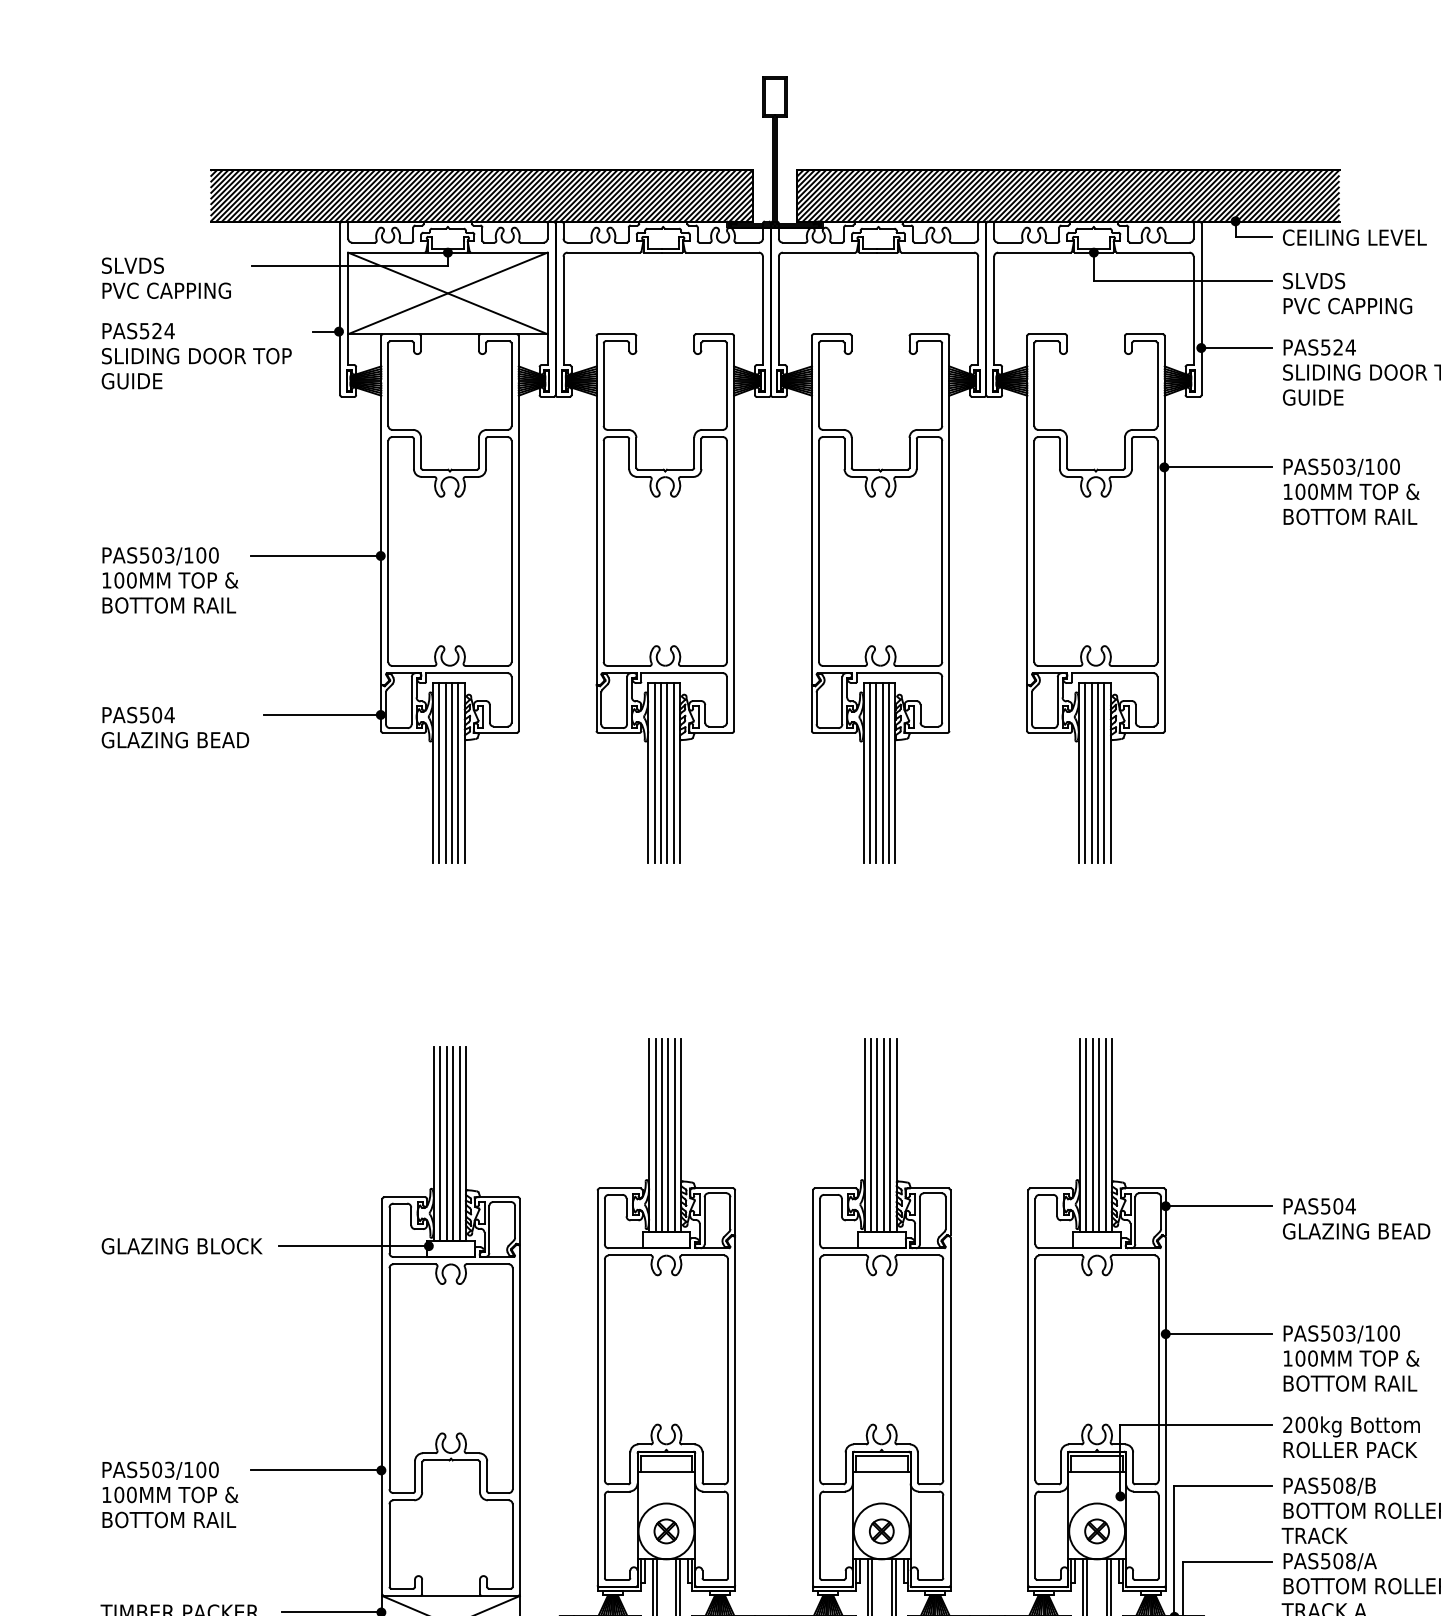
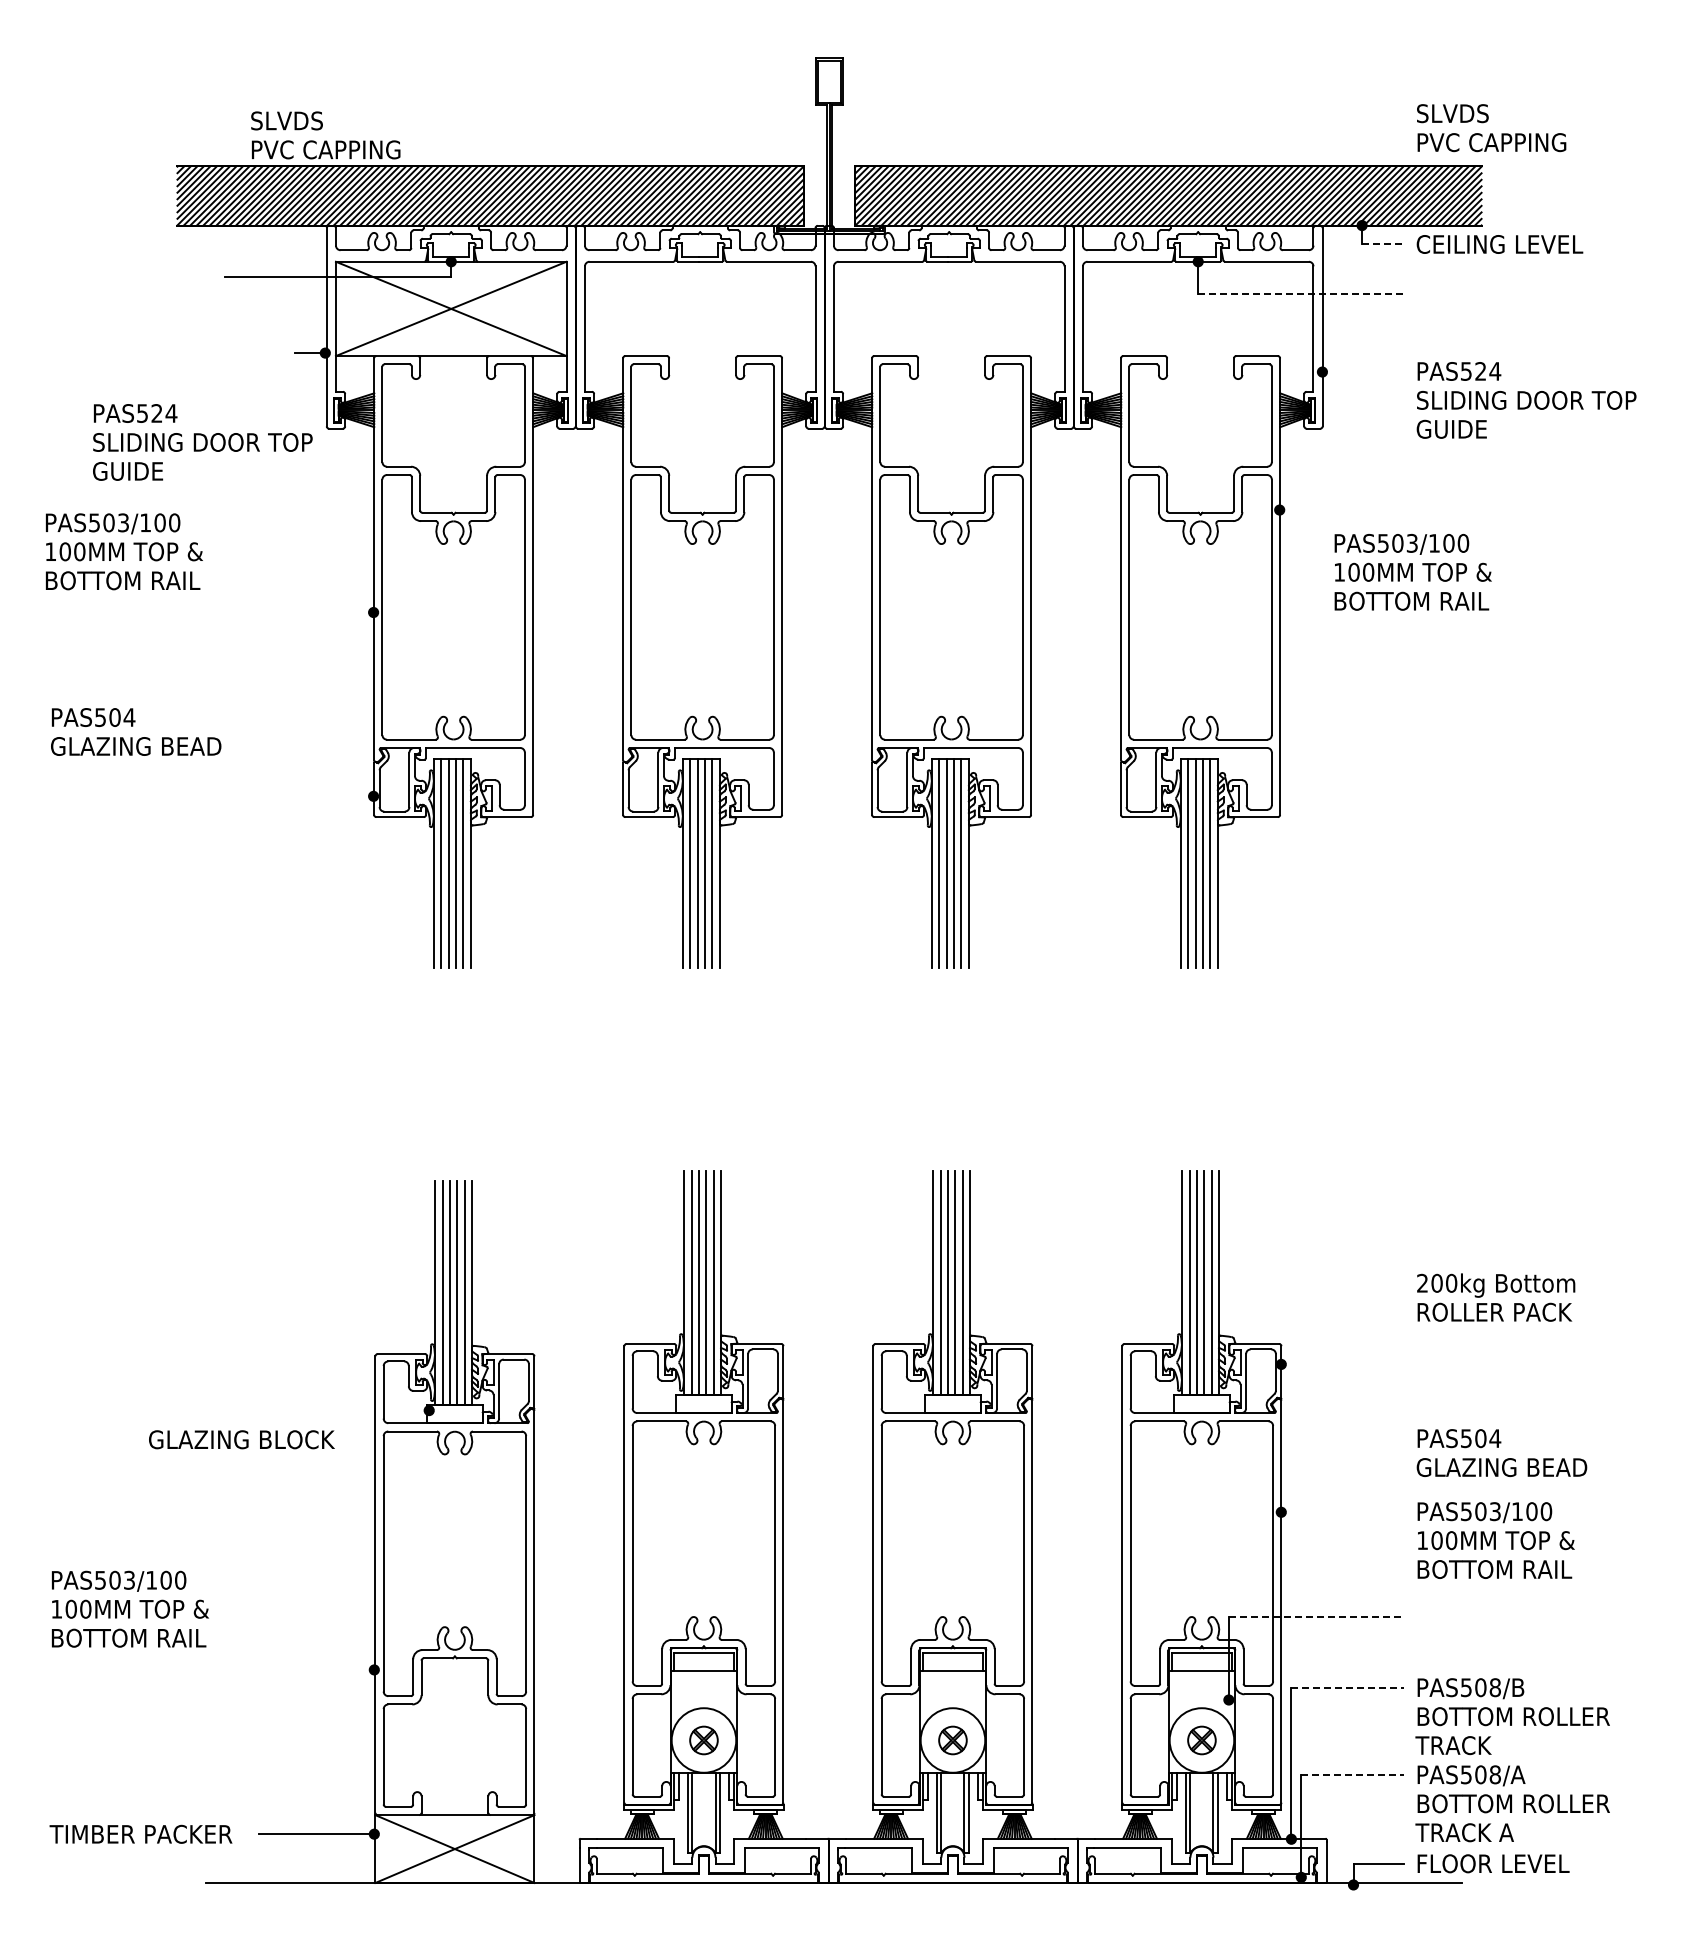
line: (1254, 237) -> (1383, 244), solid -> dashed
text: (166, 278) -> (325, 135), moved
line: (1183, 280) -> (1301, 294), solid -> dashed
text: (1347, 293) -> (1491, 128), moved
line: (1236, 348) -> (1363, 372), removed
text: (196, 356) -> (202, 442), moved
line: (1217, 467) -> (1341, 510), removed
text: (1350, 491) -> (1412, 572), moved
line: (314, 555) -> (297, 612), removed
text: (170, 580) -> (124, 551), moved
line: (322, 715) -> (306, 796), removed
text: (175, 727) -> (136, 731), moved
line: (1218, 1206) -> (1342, 1364), removed
text: (1356, 1218) -> (1501, 1452), moved
text: (181, 1246) -> (241, 1439), moved
line: (353, 1246) -> (342, 1410), removed
line: (1218, 1334) -> (1342, 1512), removed
line: (1196, 1425) -> (1316, 1617), solid -> dashed
text: (1351, 1437) -> (1496, 1297), moved
line: (315, 1470) -> (298, 1669), removed
line: (1223, 1486) -> (1348, 1688), solid -> dashed
text: (170, 1494) -> (130, 1608), moved
line: (1228, 1561) -> (1353, 1775), solid -> dashed

